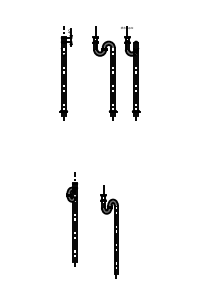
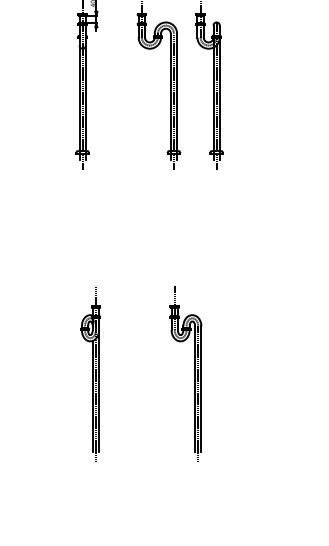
part: (71, 219) -> (89, 374), moved
part: (109, 231) -> (185, 374), moved

